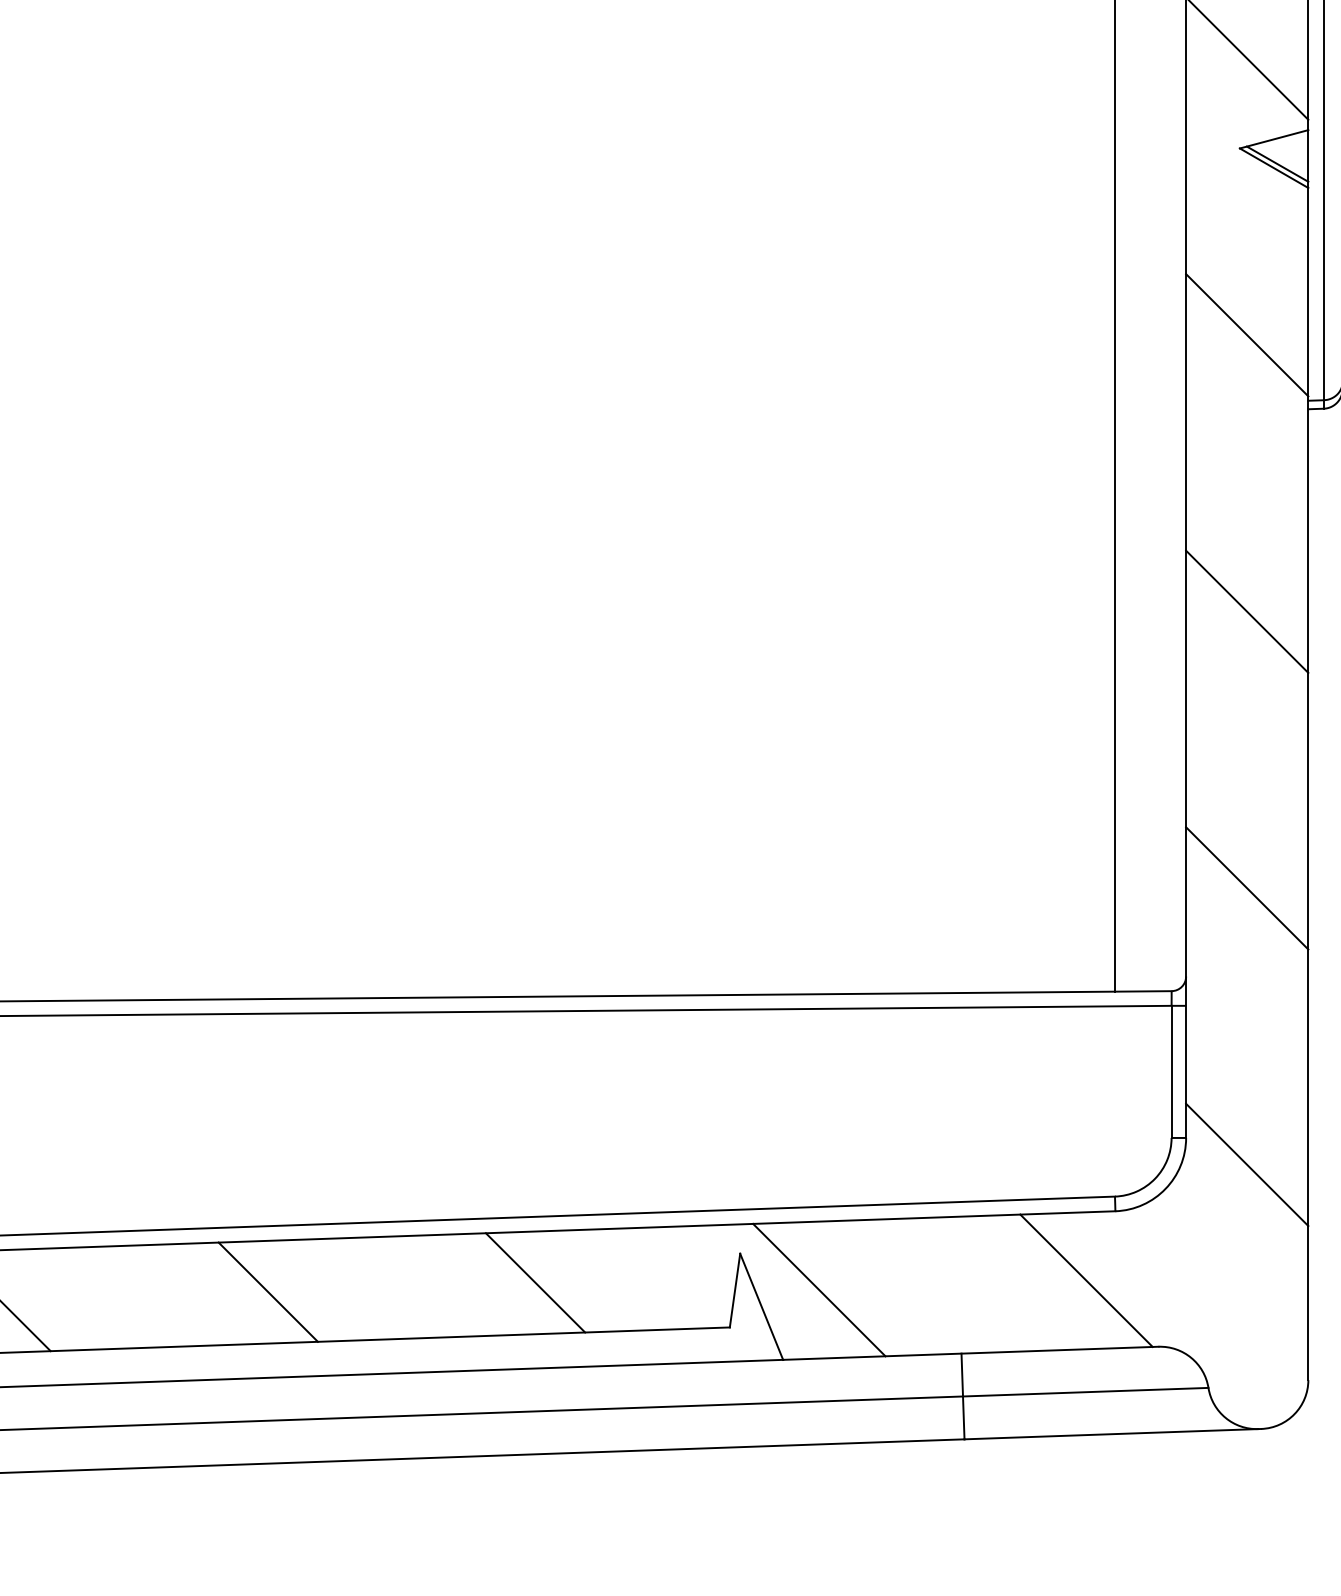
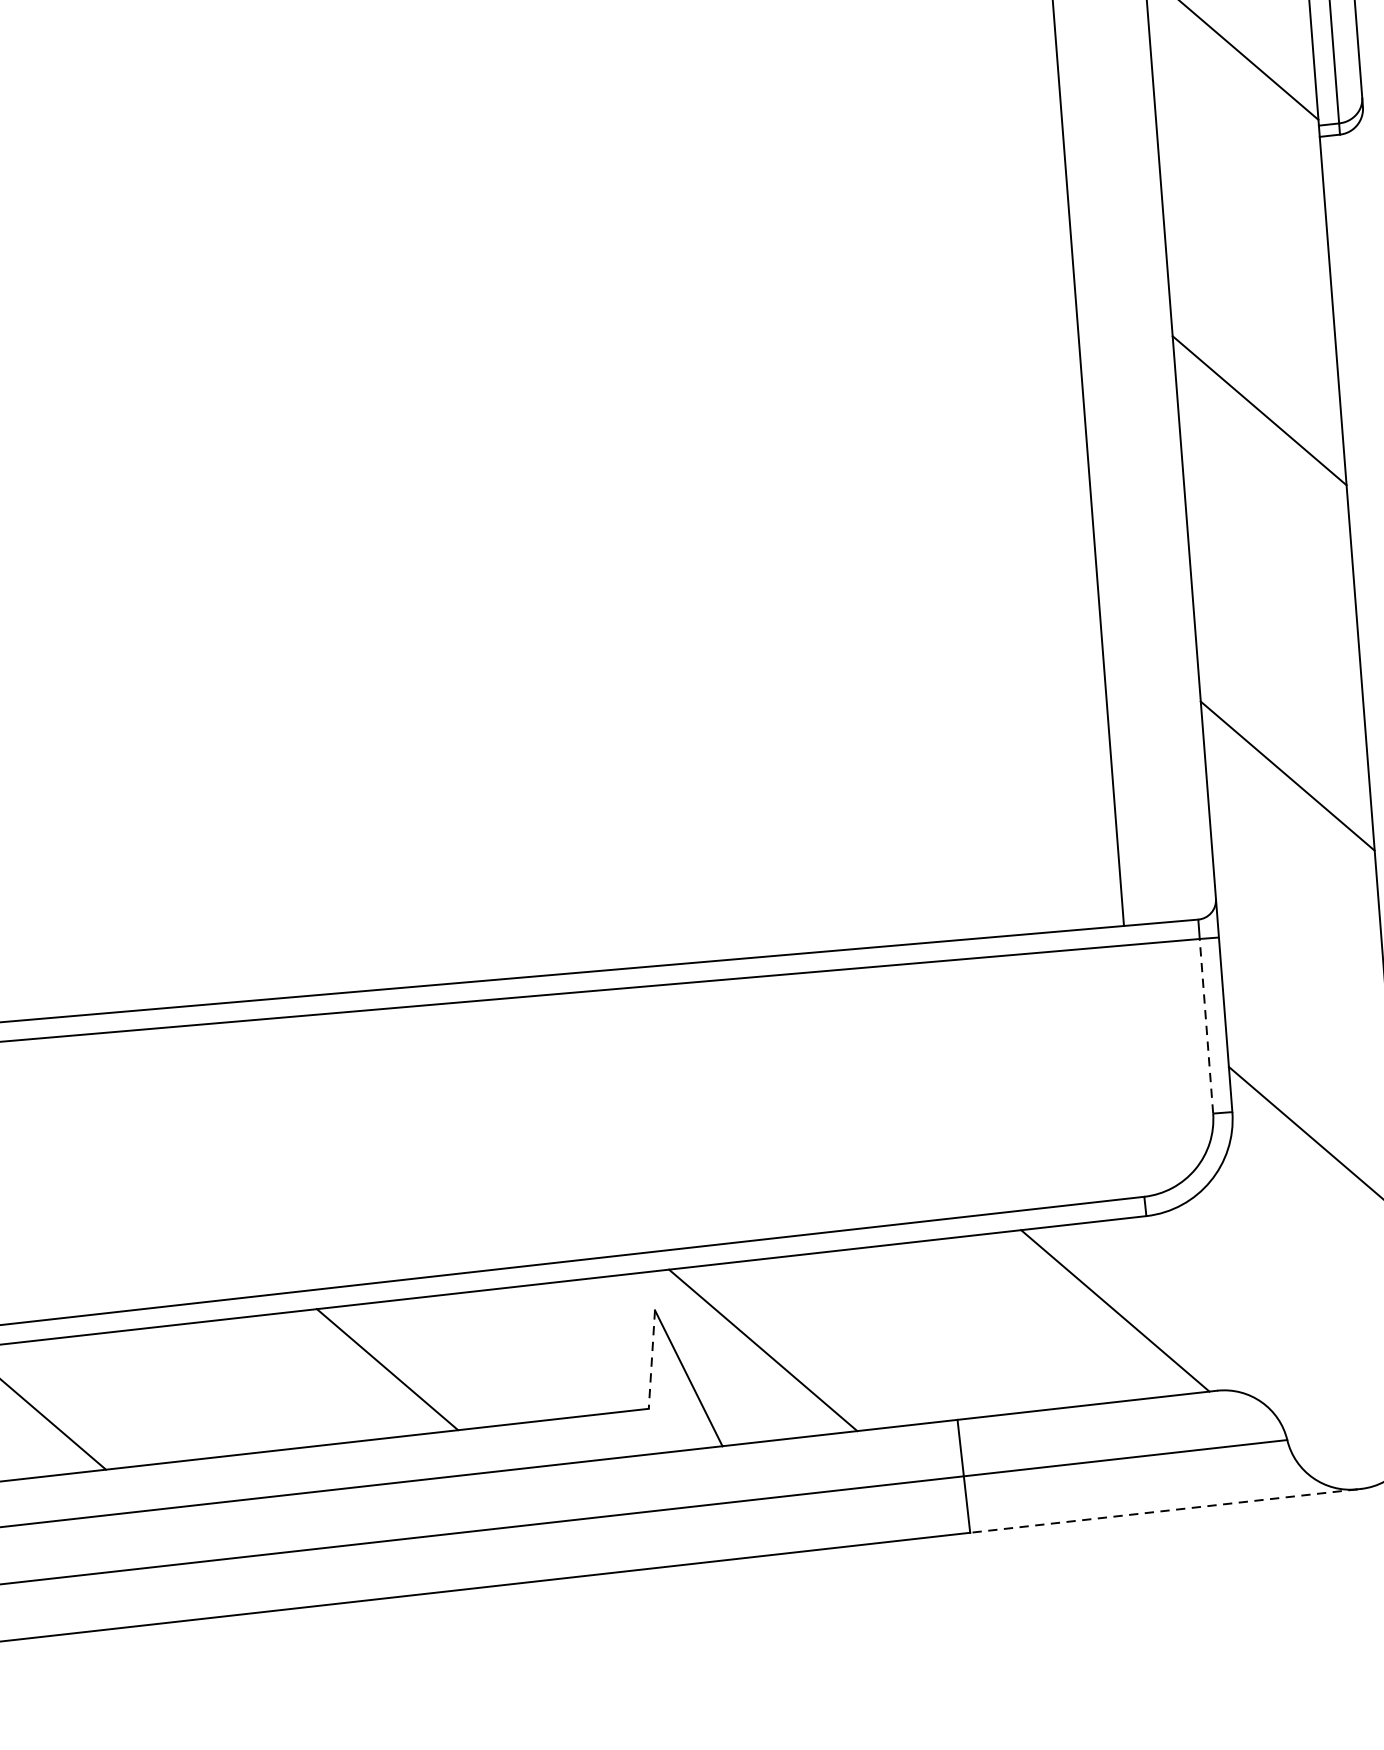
line: (1171, 1071) -> (1206, 1025), solid -> dashed
line: (734, 1291) -> (651, 1360), solid -> dashed
line: (1110, 1434) -> (1162, 1511), solid -> dashed

